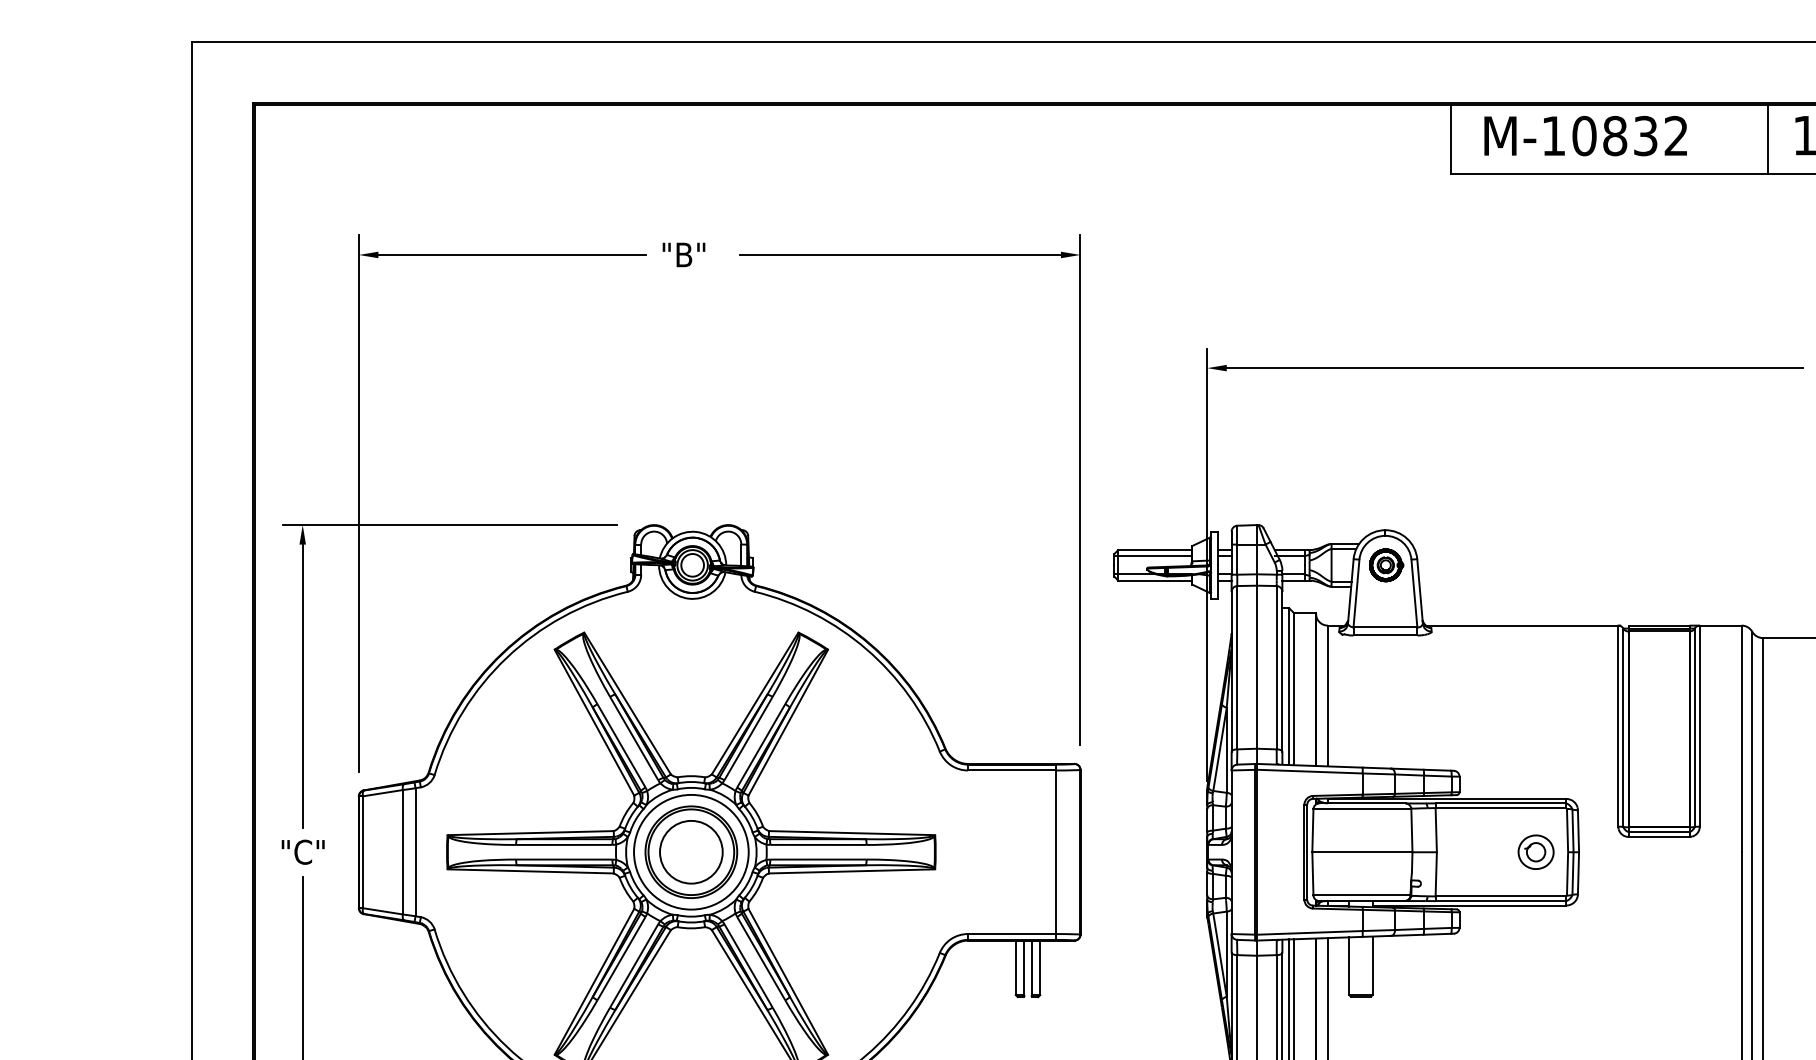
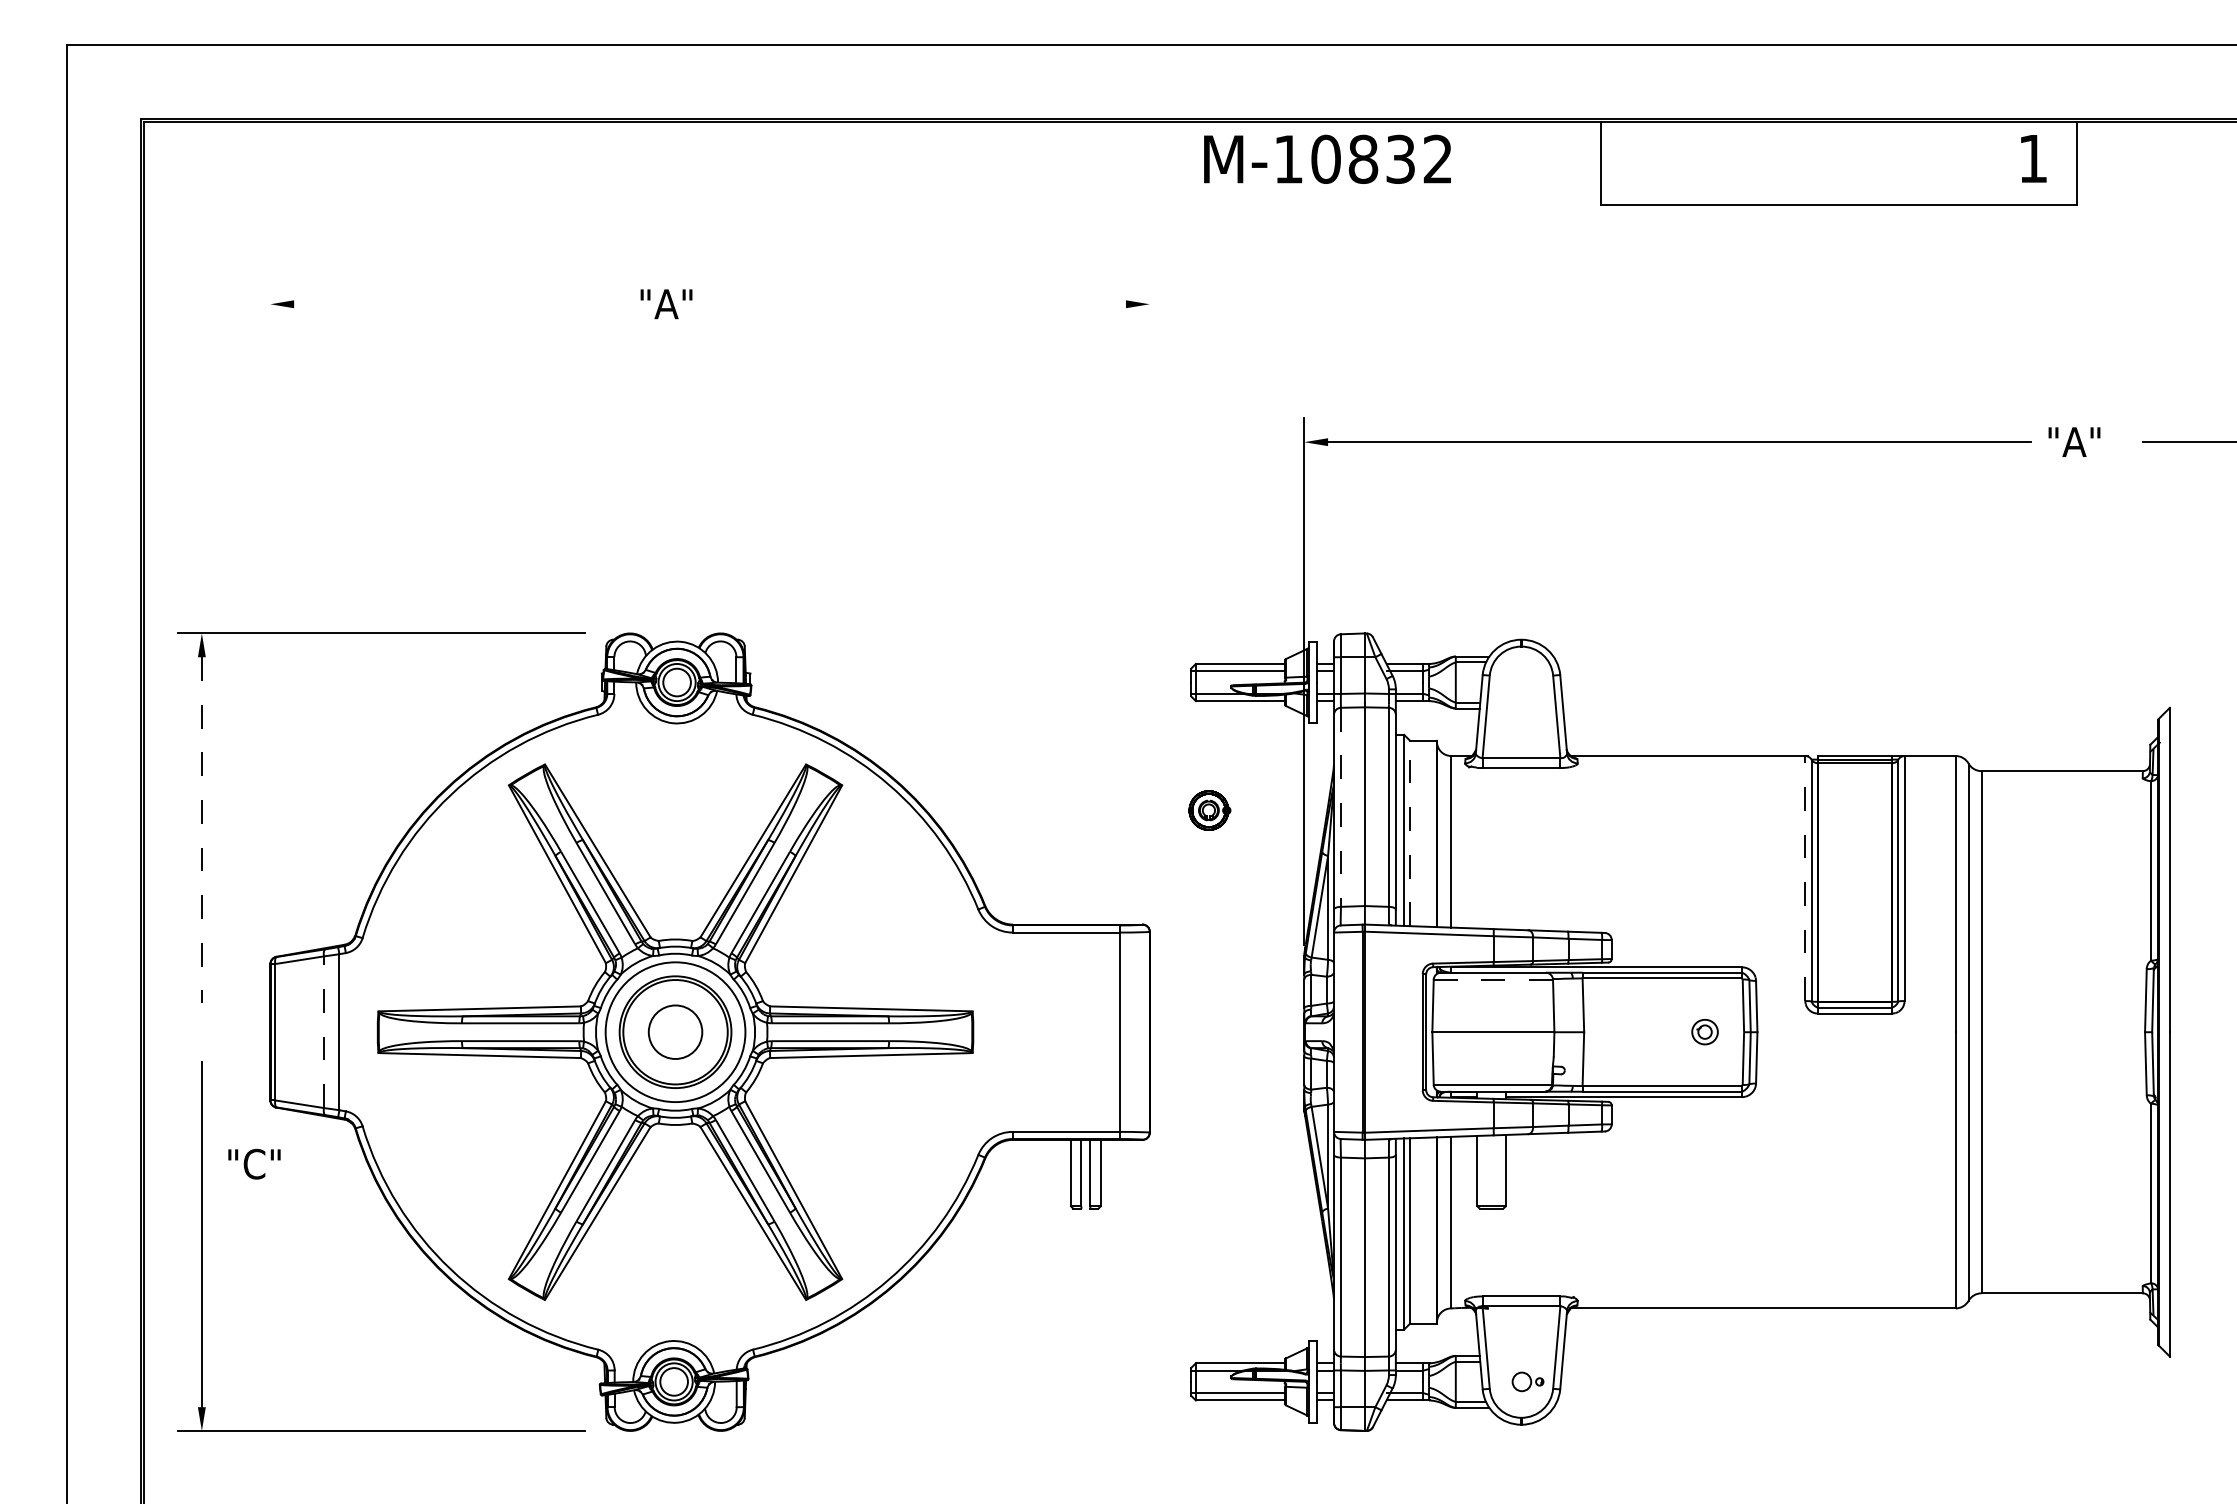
text: (1585, 135) -> (1327, 158), moved
line: (1767, 139) -> (1987, 163), removed
line: (512, 255) -> (457, 304), removed
text: (683, 255) -> (666, 304), "B" -> "A"
line: (900, 255) -> (930, 304), removed
line: (1080, 490) -> (1149, 591), removed
line: (359, 503) -> (270, 607), removed
part: (1386, 565) -> (1209, 810), moved
line: (1236, 667) -> (1340, 807), solid -> dashed
line: (302, 685) -> (201, 829), solid -> dashed
line: (1294, 689) -> (1410, 833), solid -> dashed
line: (1618, 726) -> (1805, 878), solid -> dashed
line: (1362, 808) -> (1493, 979), solid -> dashed
text: (303, 851) -> (254, 1163), moved
part: (1535, 851) -> (1704, 1031), size x0.6
line: (402, 852) -> (323, 1032), solid -> dashed
circle: (691, 852) -> (675, 1032), size x0.7

